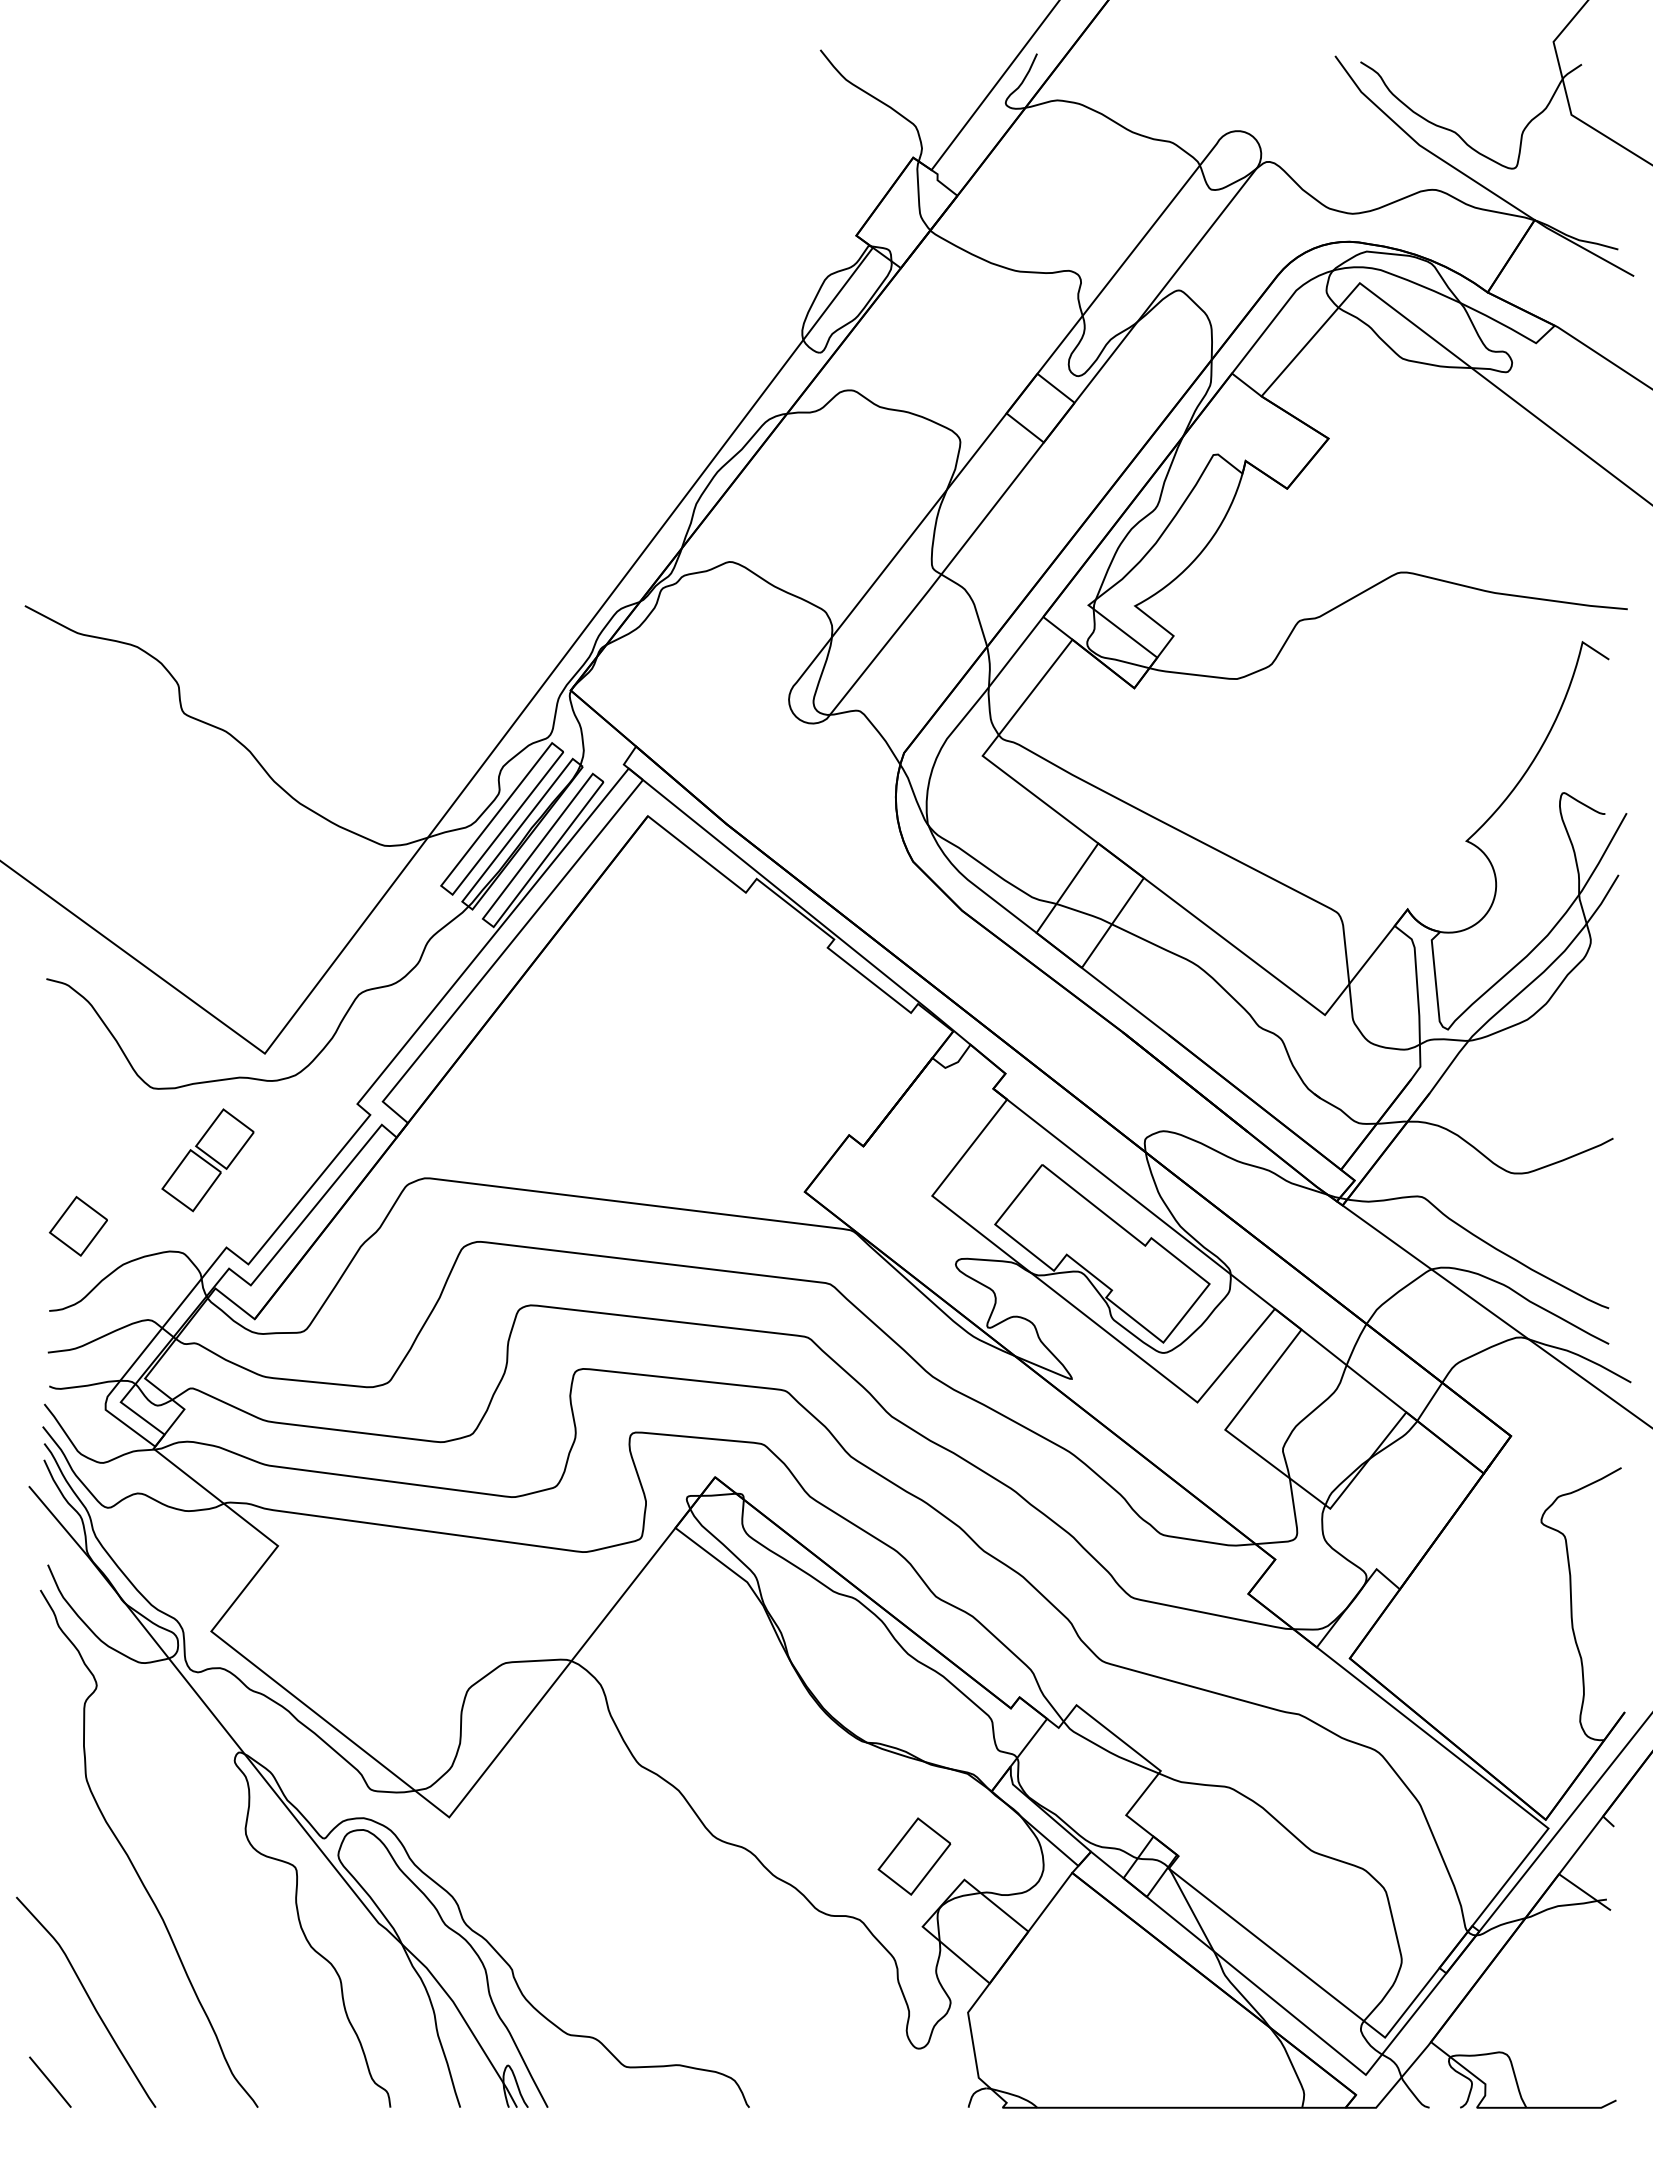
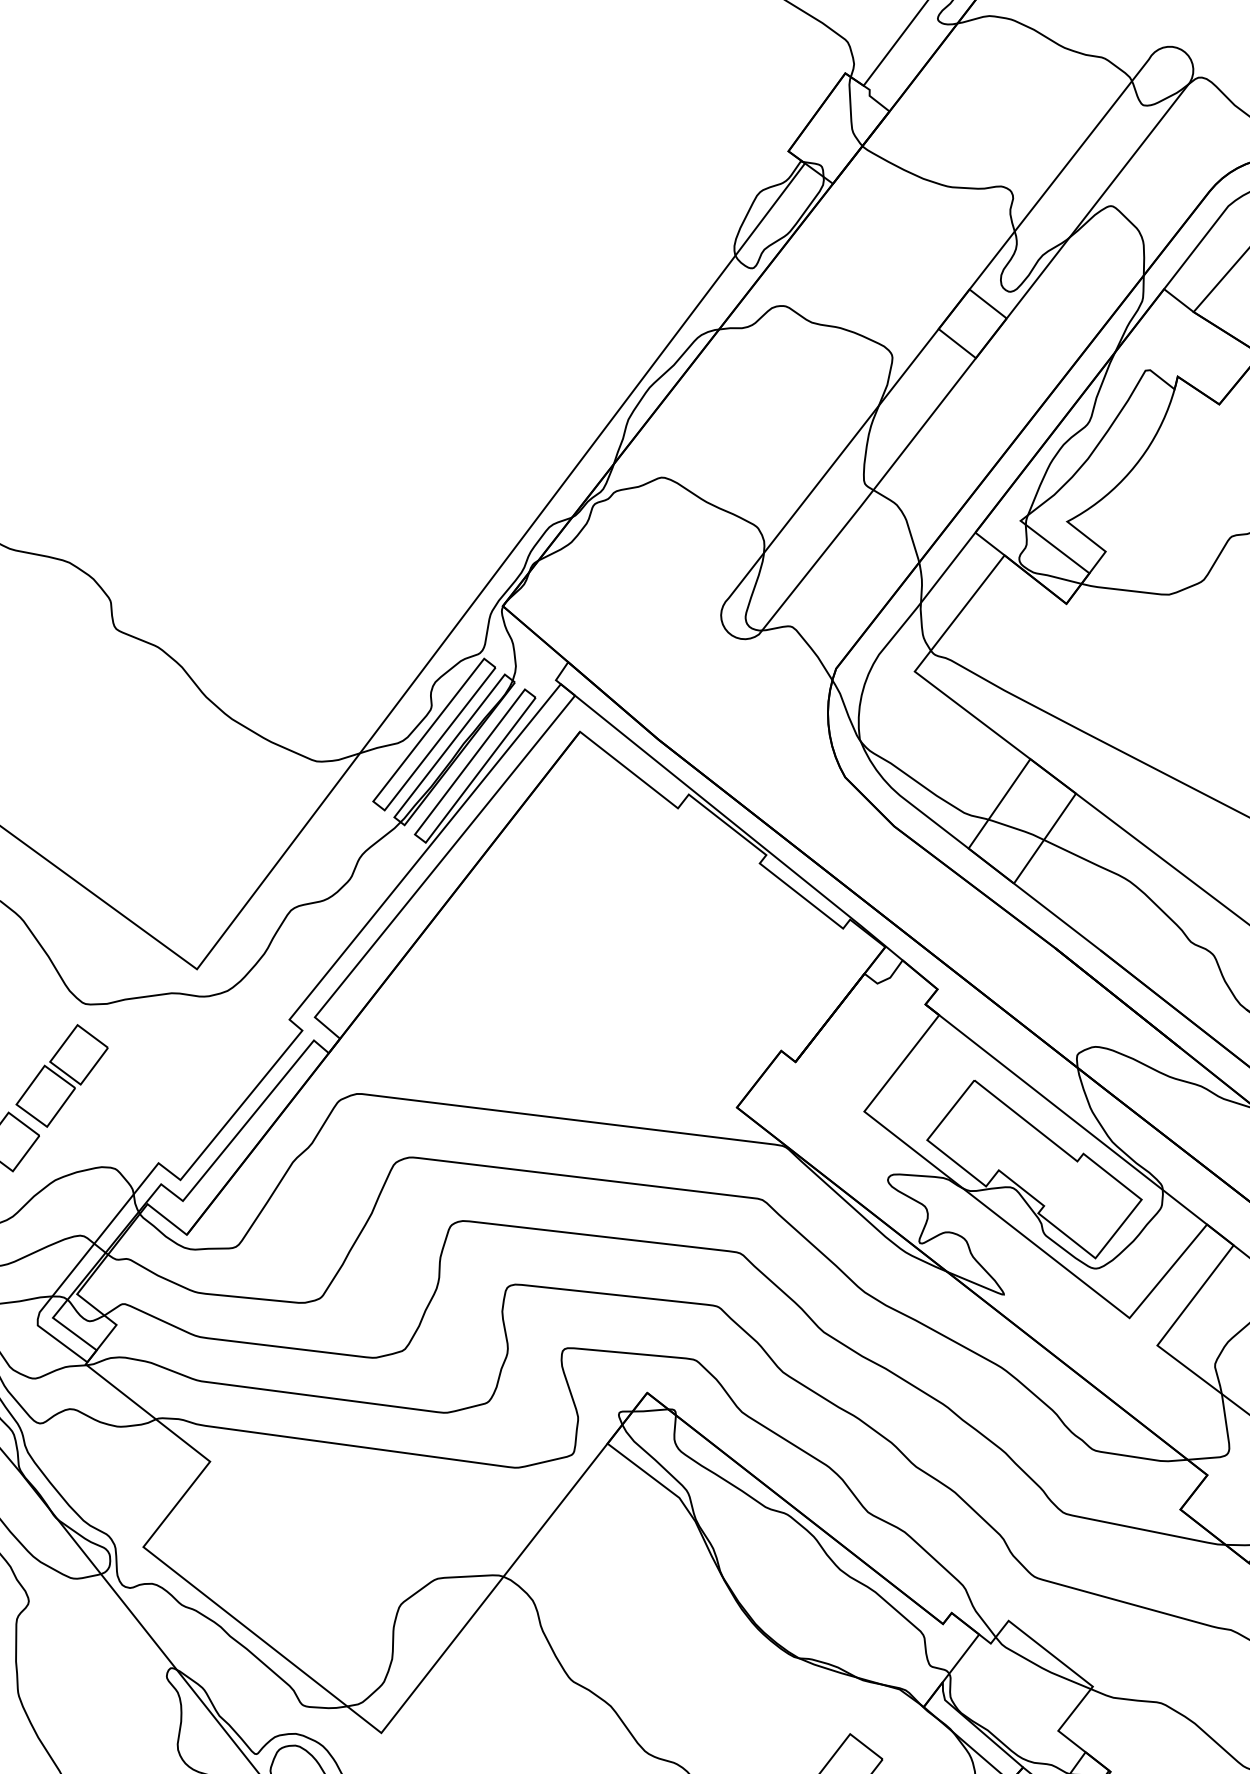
part: (207, 1160) -> (61, 1076), moved

